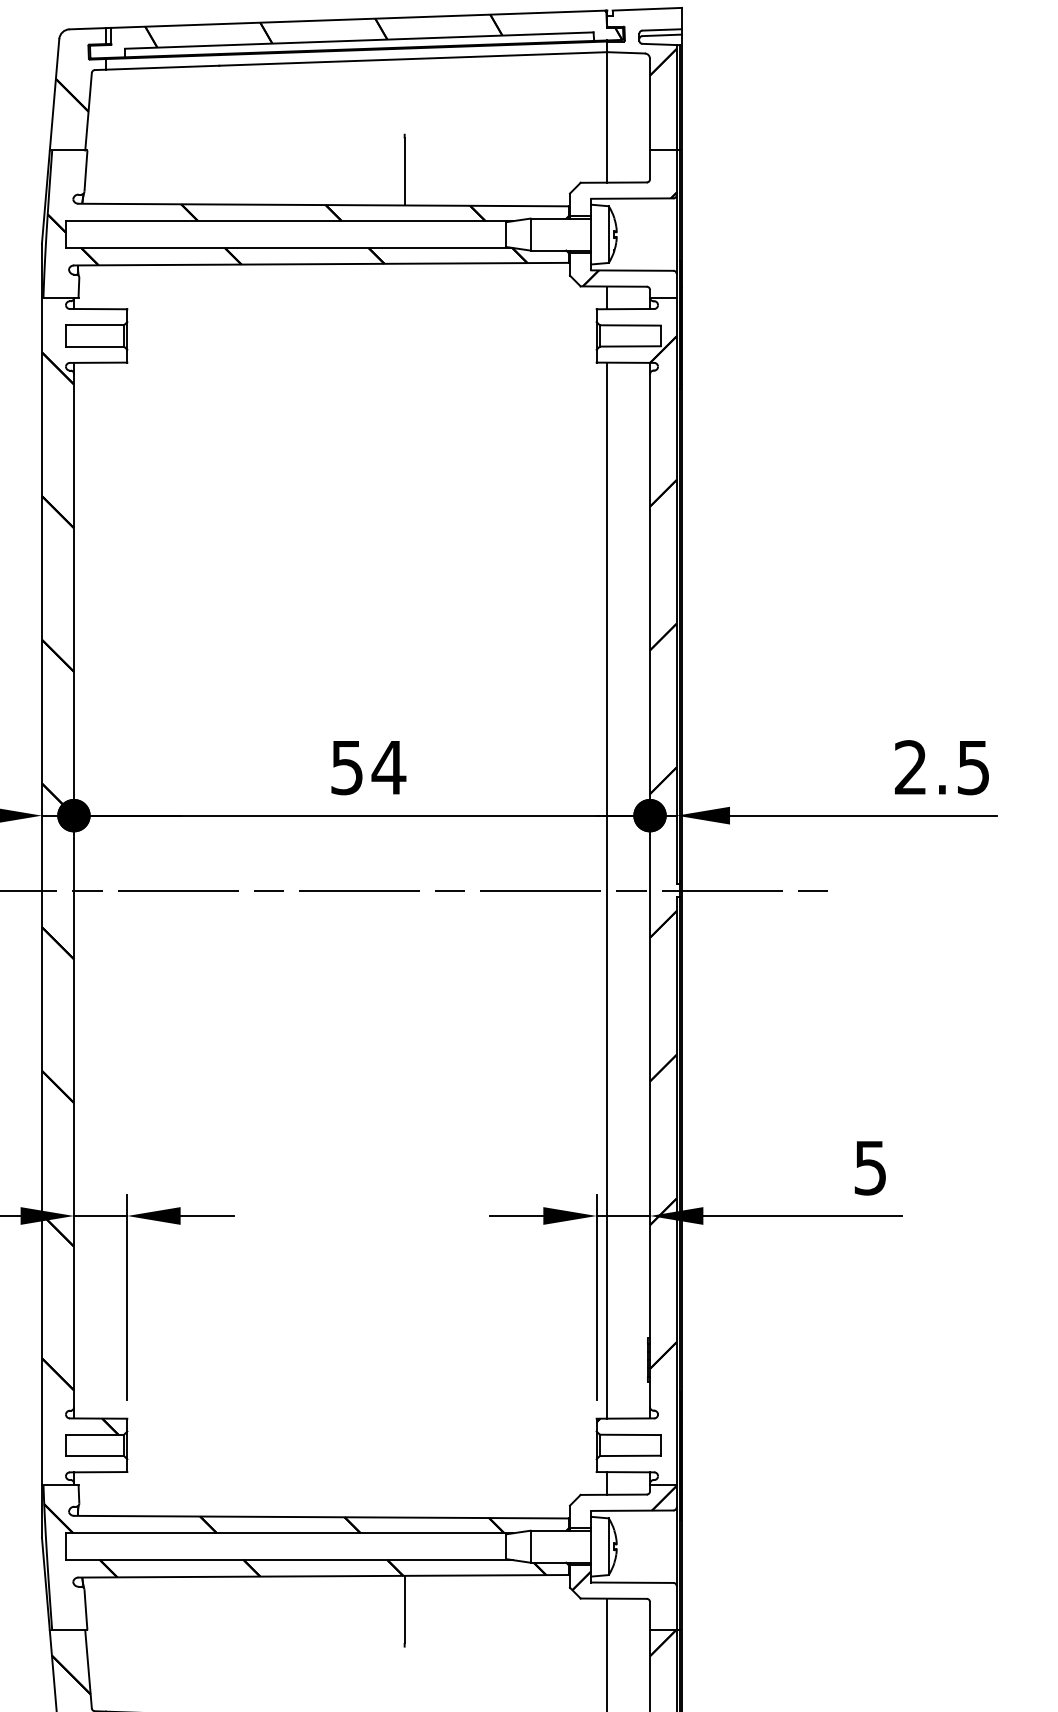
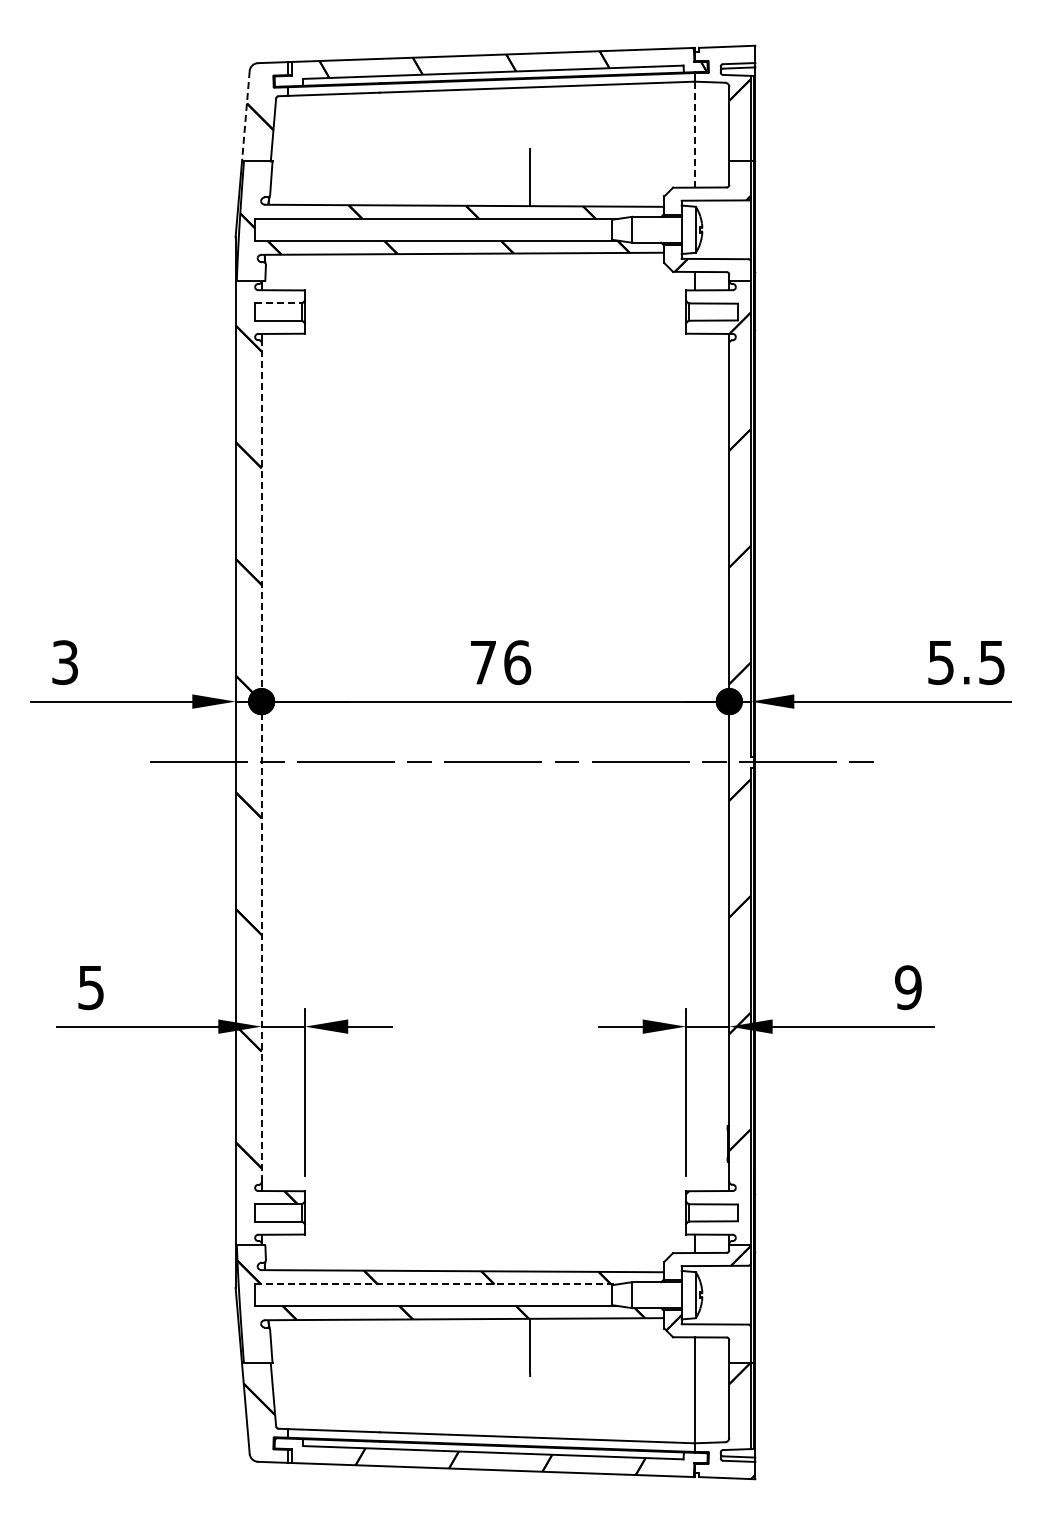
line: (54, 95) -> (245, 116), solid -> dashed
line: (607, 117) -> (694, 134), solid -> dashed
line: (94, 325) -> (278, 303), solid -> dashed
text: (368, 767) -> (500, 662), 54 -> 76
text: (910, 767) -> (940, 662), 2.5 -> 5.5
line: (73, 890) -> (261, 762), solid -> dashed
line: (607, 890) -> (694, 762), removed
text: (870, 1167) -> (908, 987), 5 -> 9
line: (289, 1533) -> (436, 1284), solid -> dashed

